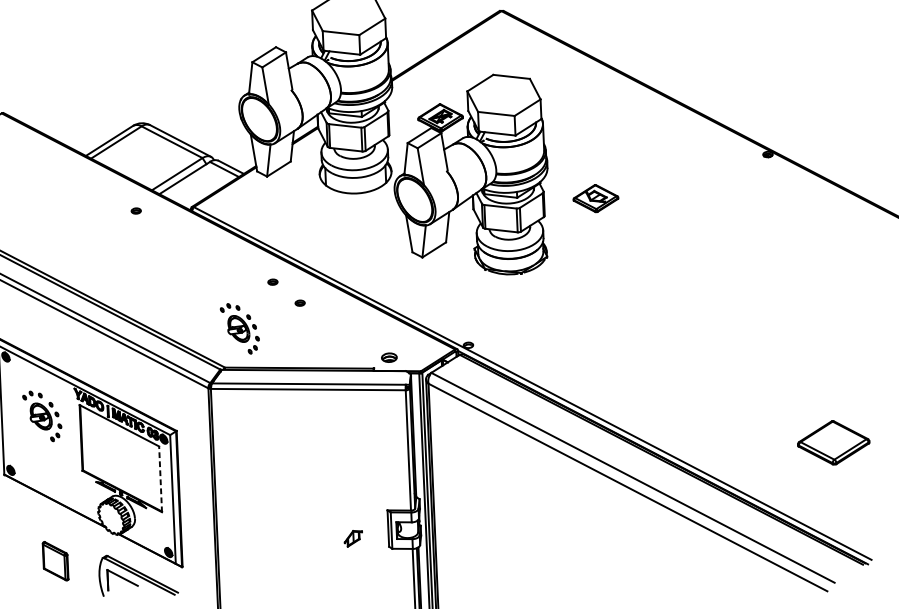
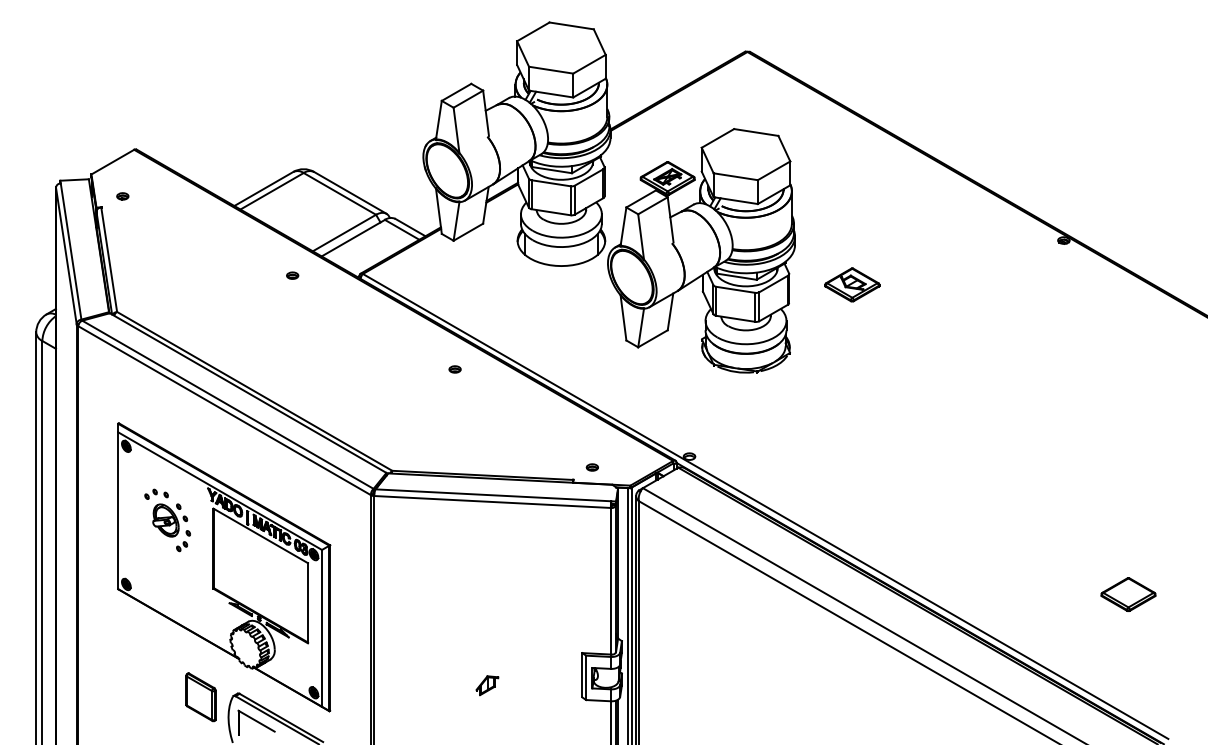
part: (299, 303) -> (486, 396), removed
part: (239, 328) -> (412, 424), removed
part: (388, 357) -> (591, 467), size x0.62
part: (833, 442) -> (1128, 594), size x0.62
line: (160, 478) -> (308, 602), dashed -> solid
part: (353, 538) -> (487, 685), moved
part: (55, 561) -> (200, 697), moved

